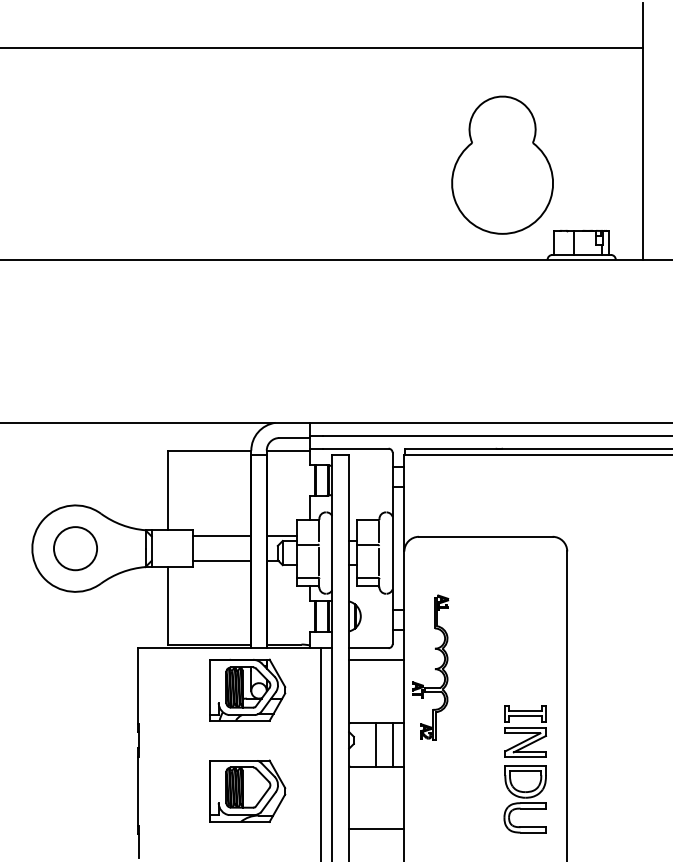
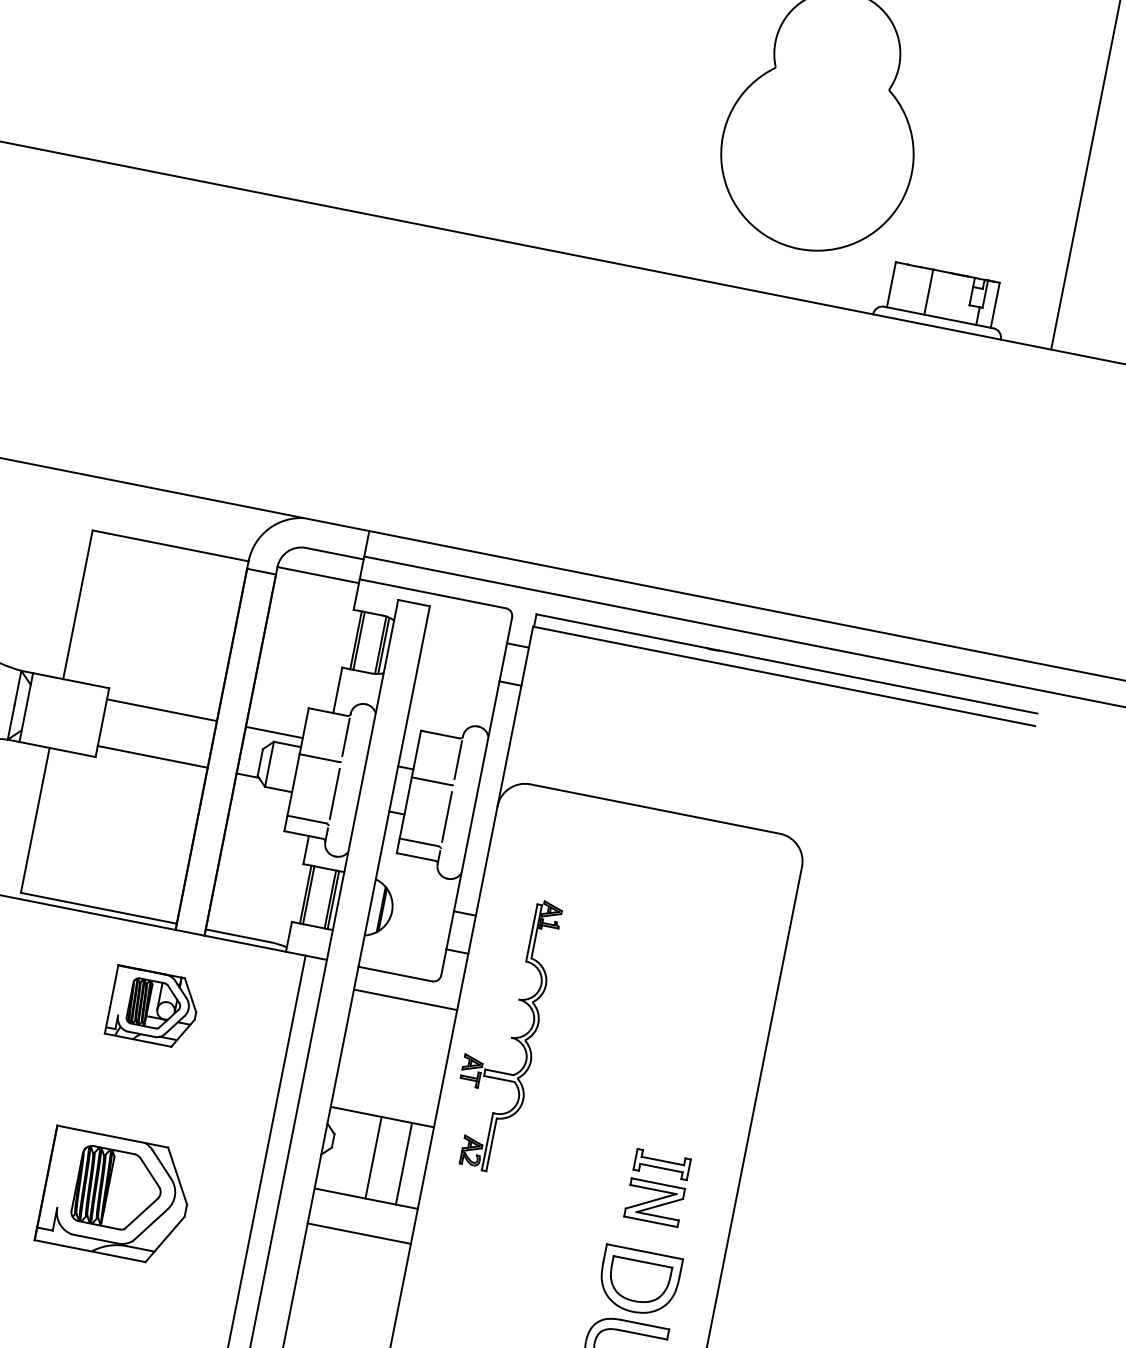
part: (247, 689) -> (153, 1006), size x0.6
part: (525, 731) -> (657, 1187), size x0.7
line: (376, 829) -> (358, 1233), moved

